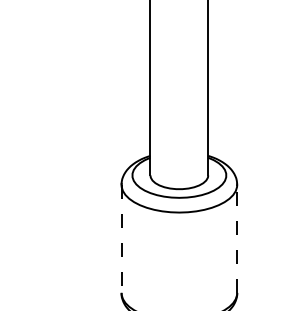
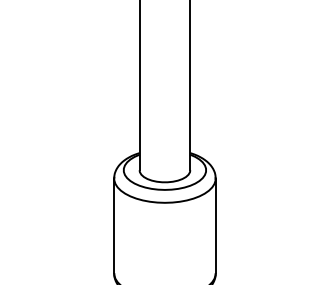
line: (236, 238) -> (215, 225), dashed -> solid
line: (121, 239) -> (114, 226), dashed -> solid

